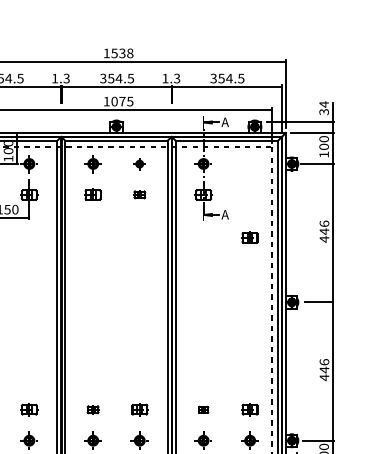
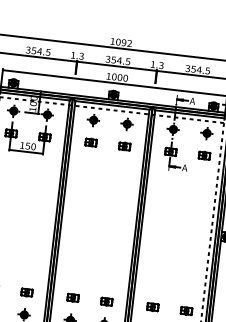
text: (122, 53) -> (124, 42), 1538 -> 1092
text: (126, 101) -> (122, 77), 1075 -> 1000
part: (139, 164) -> (127, 124), size x1.43
part: (249, 164) -> (206, 133), added
part: (139, 194) -> (124, 146), size x1.43
part: (249, 237) -> (204, 155), moved
part: (92, 409) -> (72, 297), size x1.43
part: (203, 409) -> (152, 306), size x1.67

